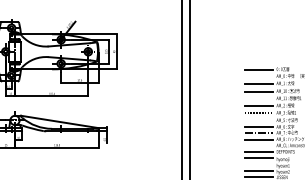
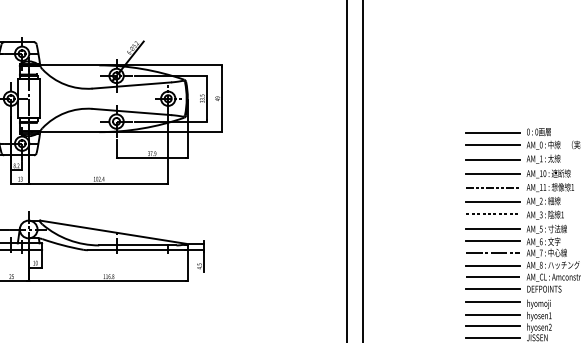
line: (258, 76) -> (492, 145), added
line: (258, 98) -> (492, 187), added
line: (258, 119) -> (492, 227), added
line: (258, 145) -> (492, 277), added
line: (258, 165) -> (492, 315), added

